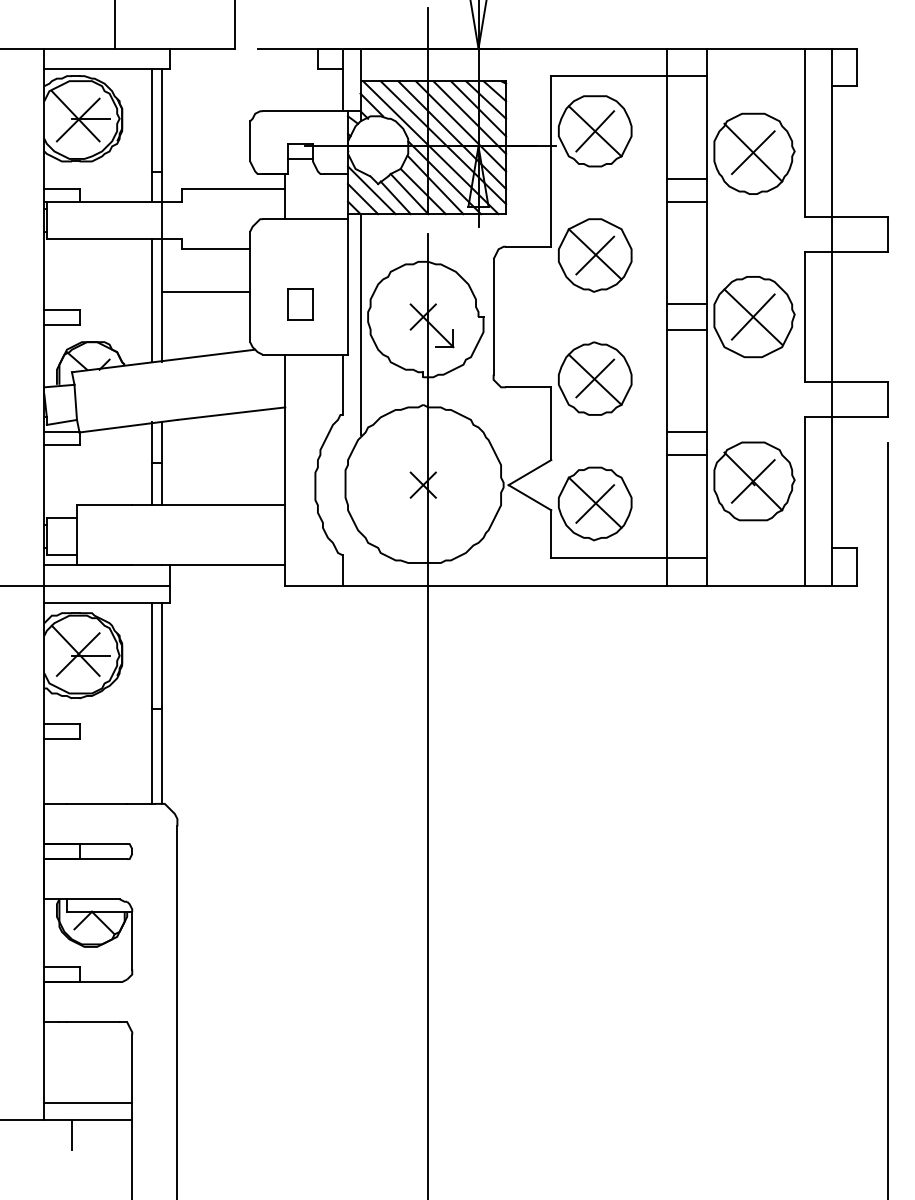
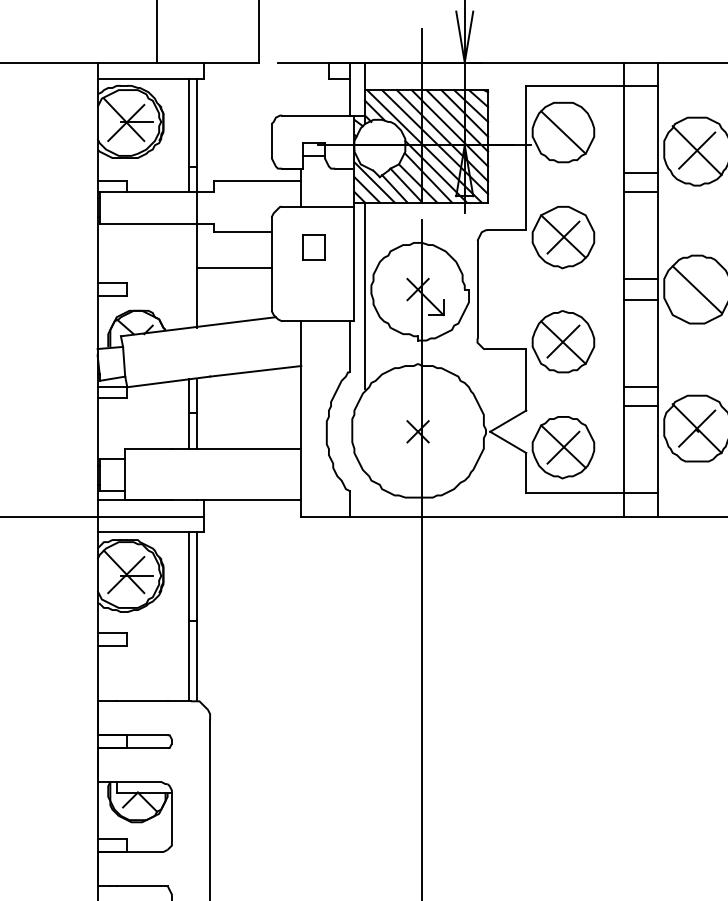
line: (595, 131) -> (563, 132), removed
line: (152, 300) -> (189, 275), removed
part: (300, 304) -> (314, 247), moved
line: (752, 316) -> (696, 289), removed

